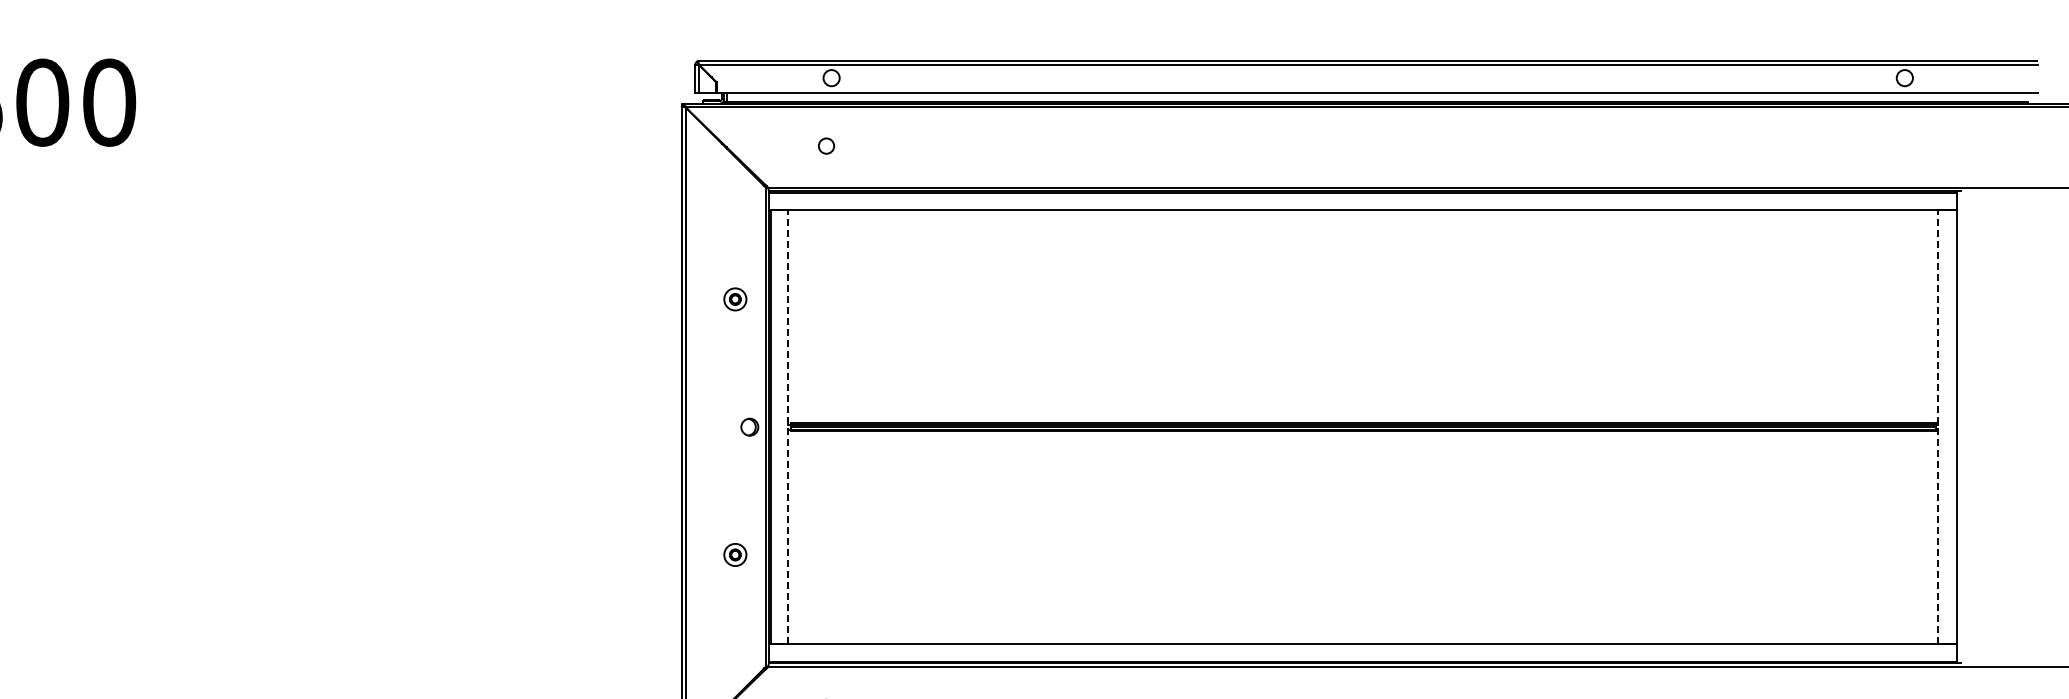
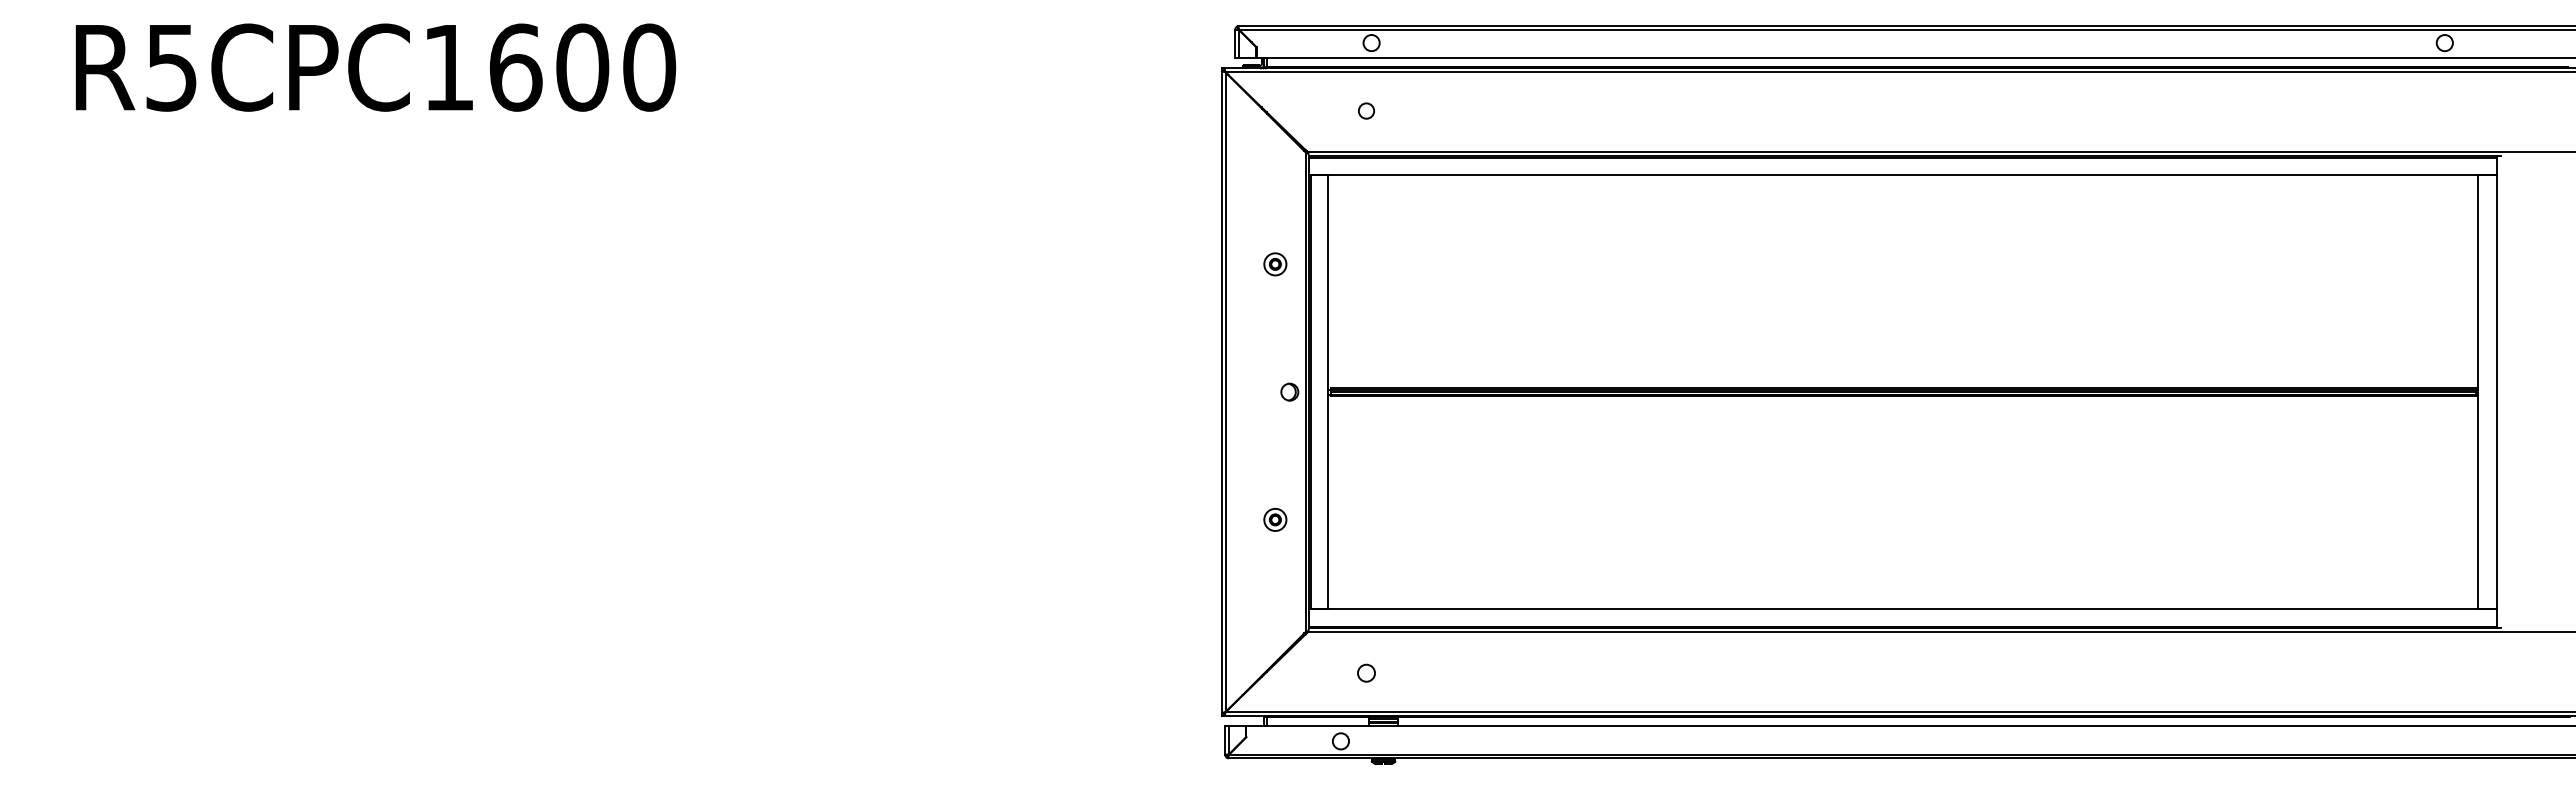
line: (788, 426) -> (1328, 391), dashed -> solid
line: (1938, 426) -> (2478, 391), dashed -> solid

